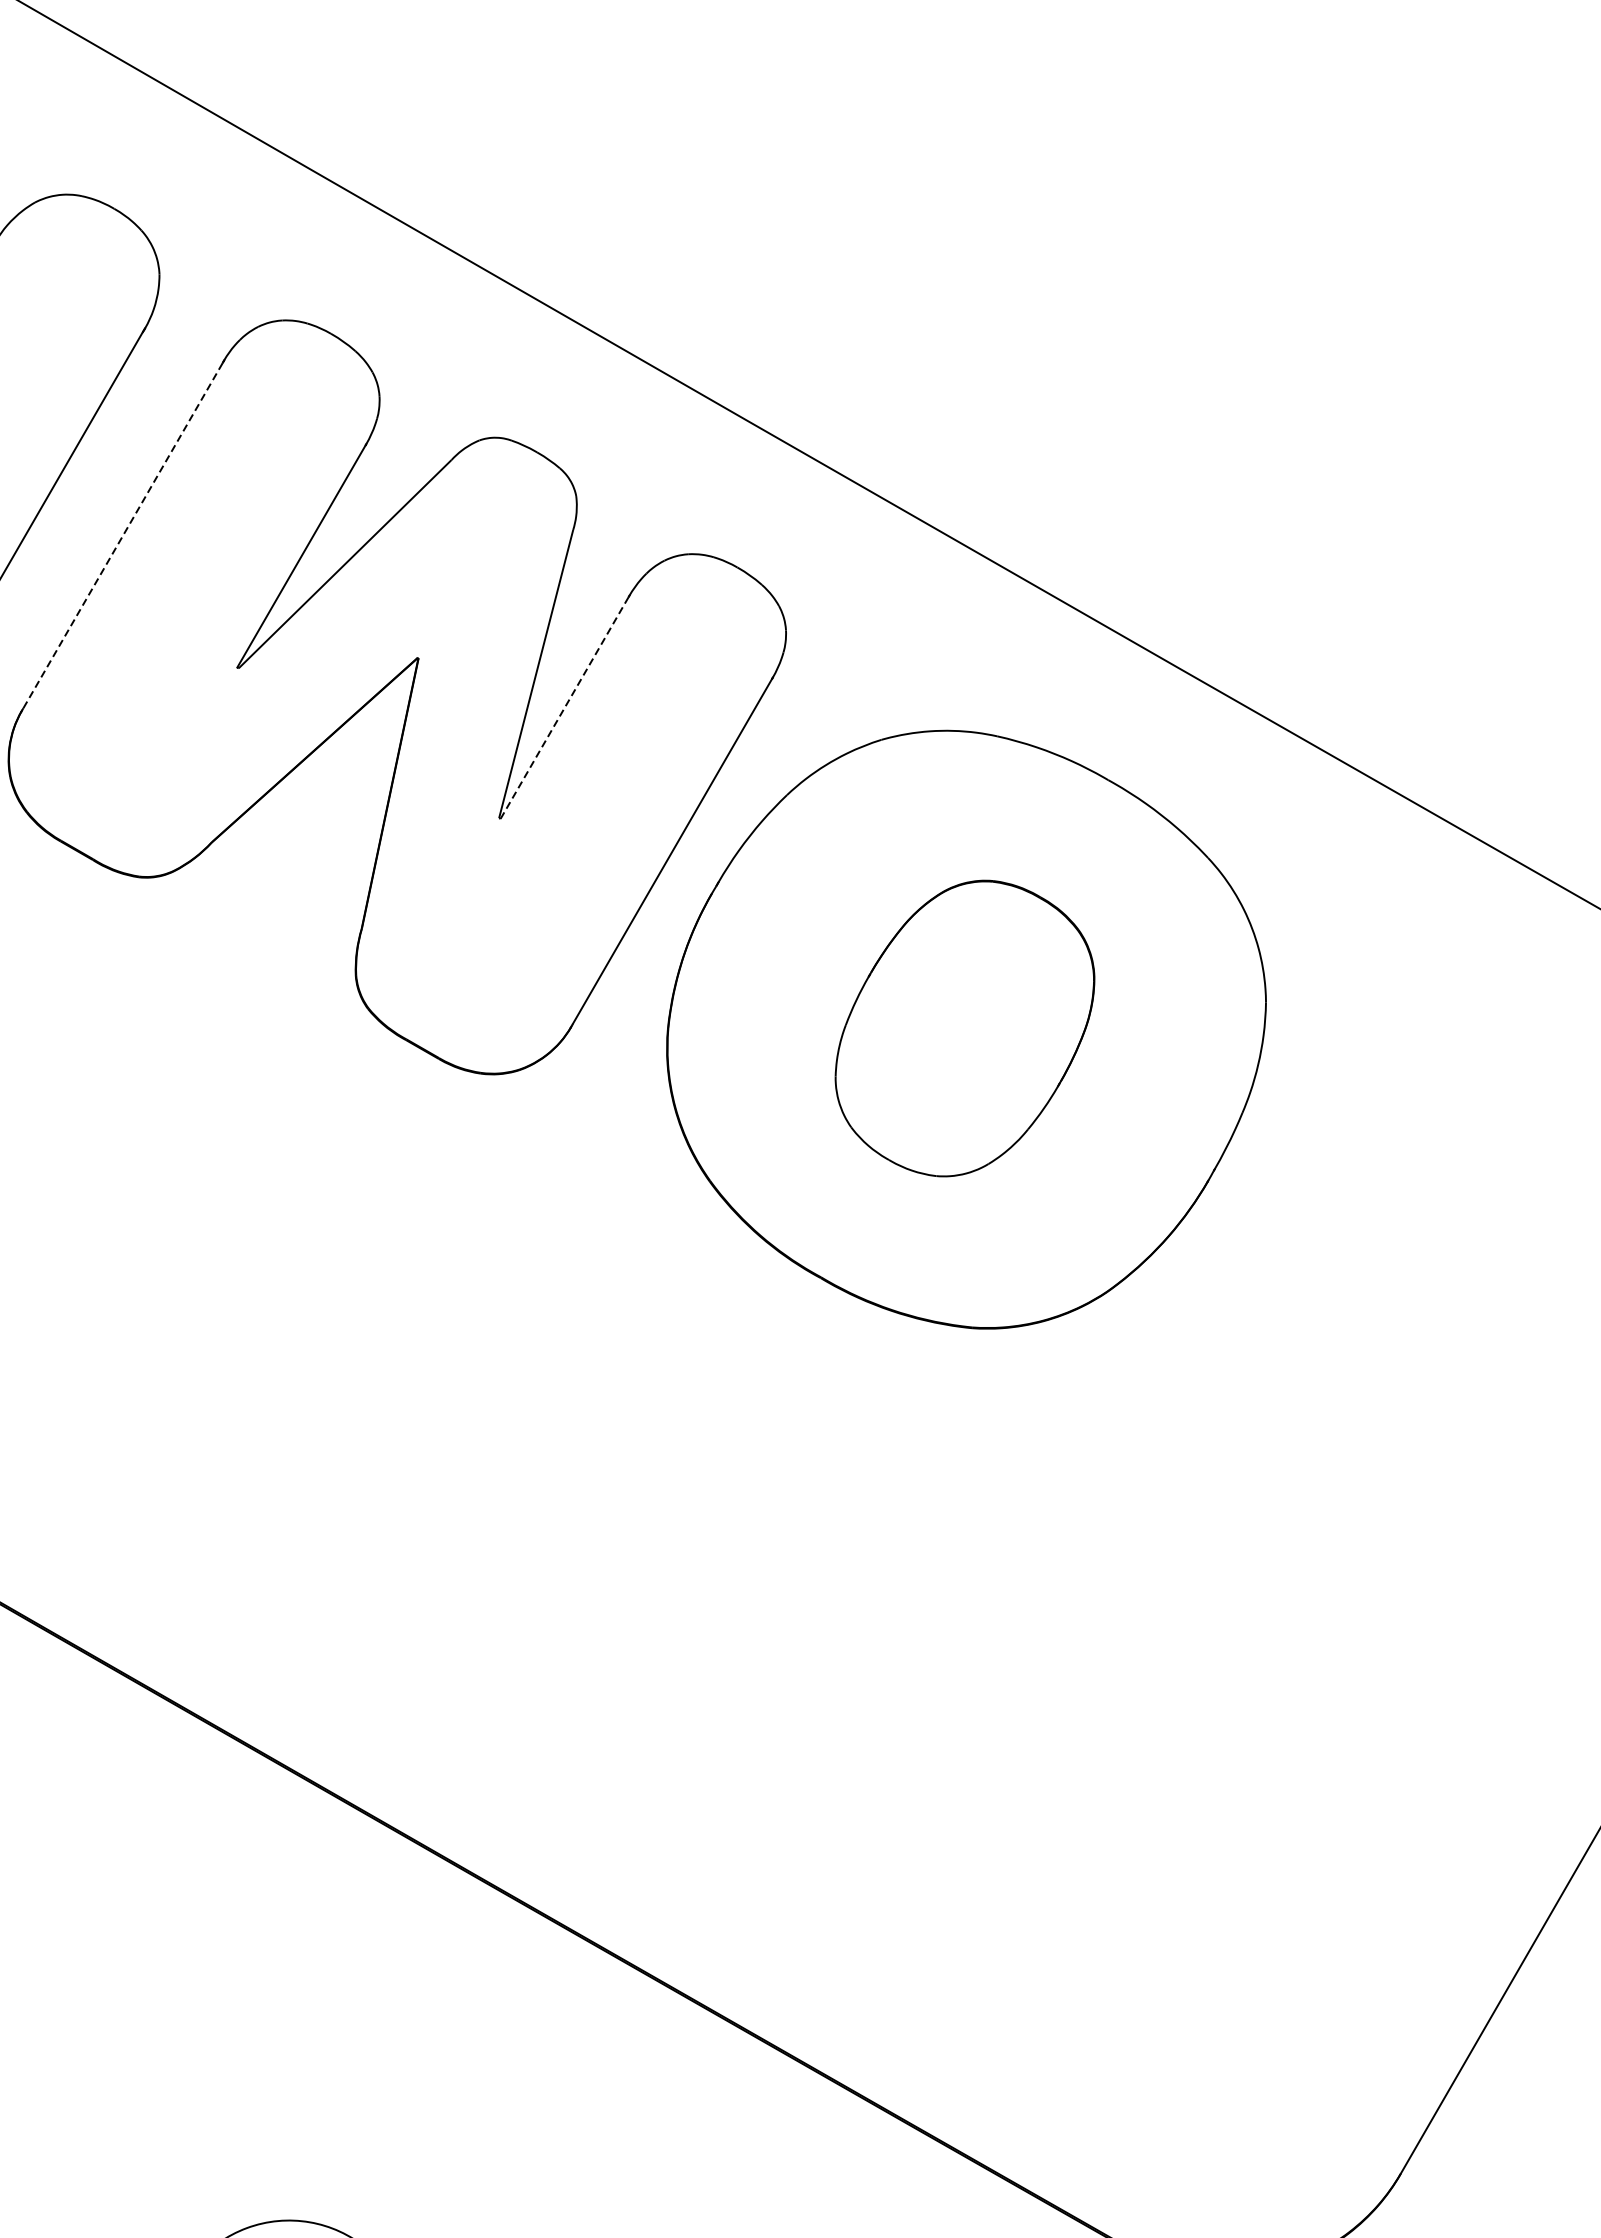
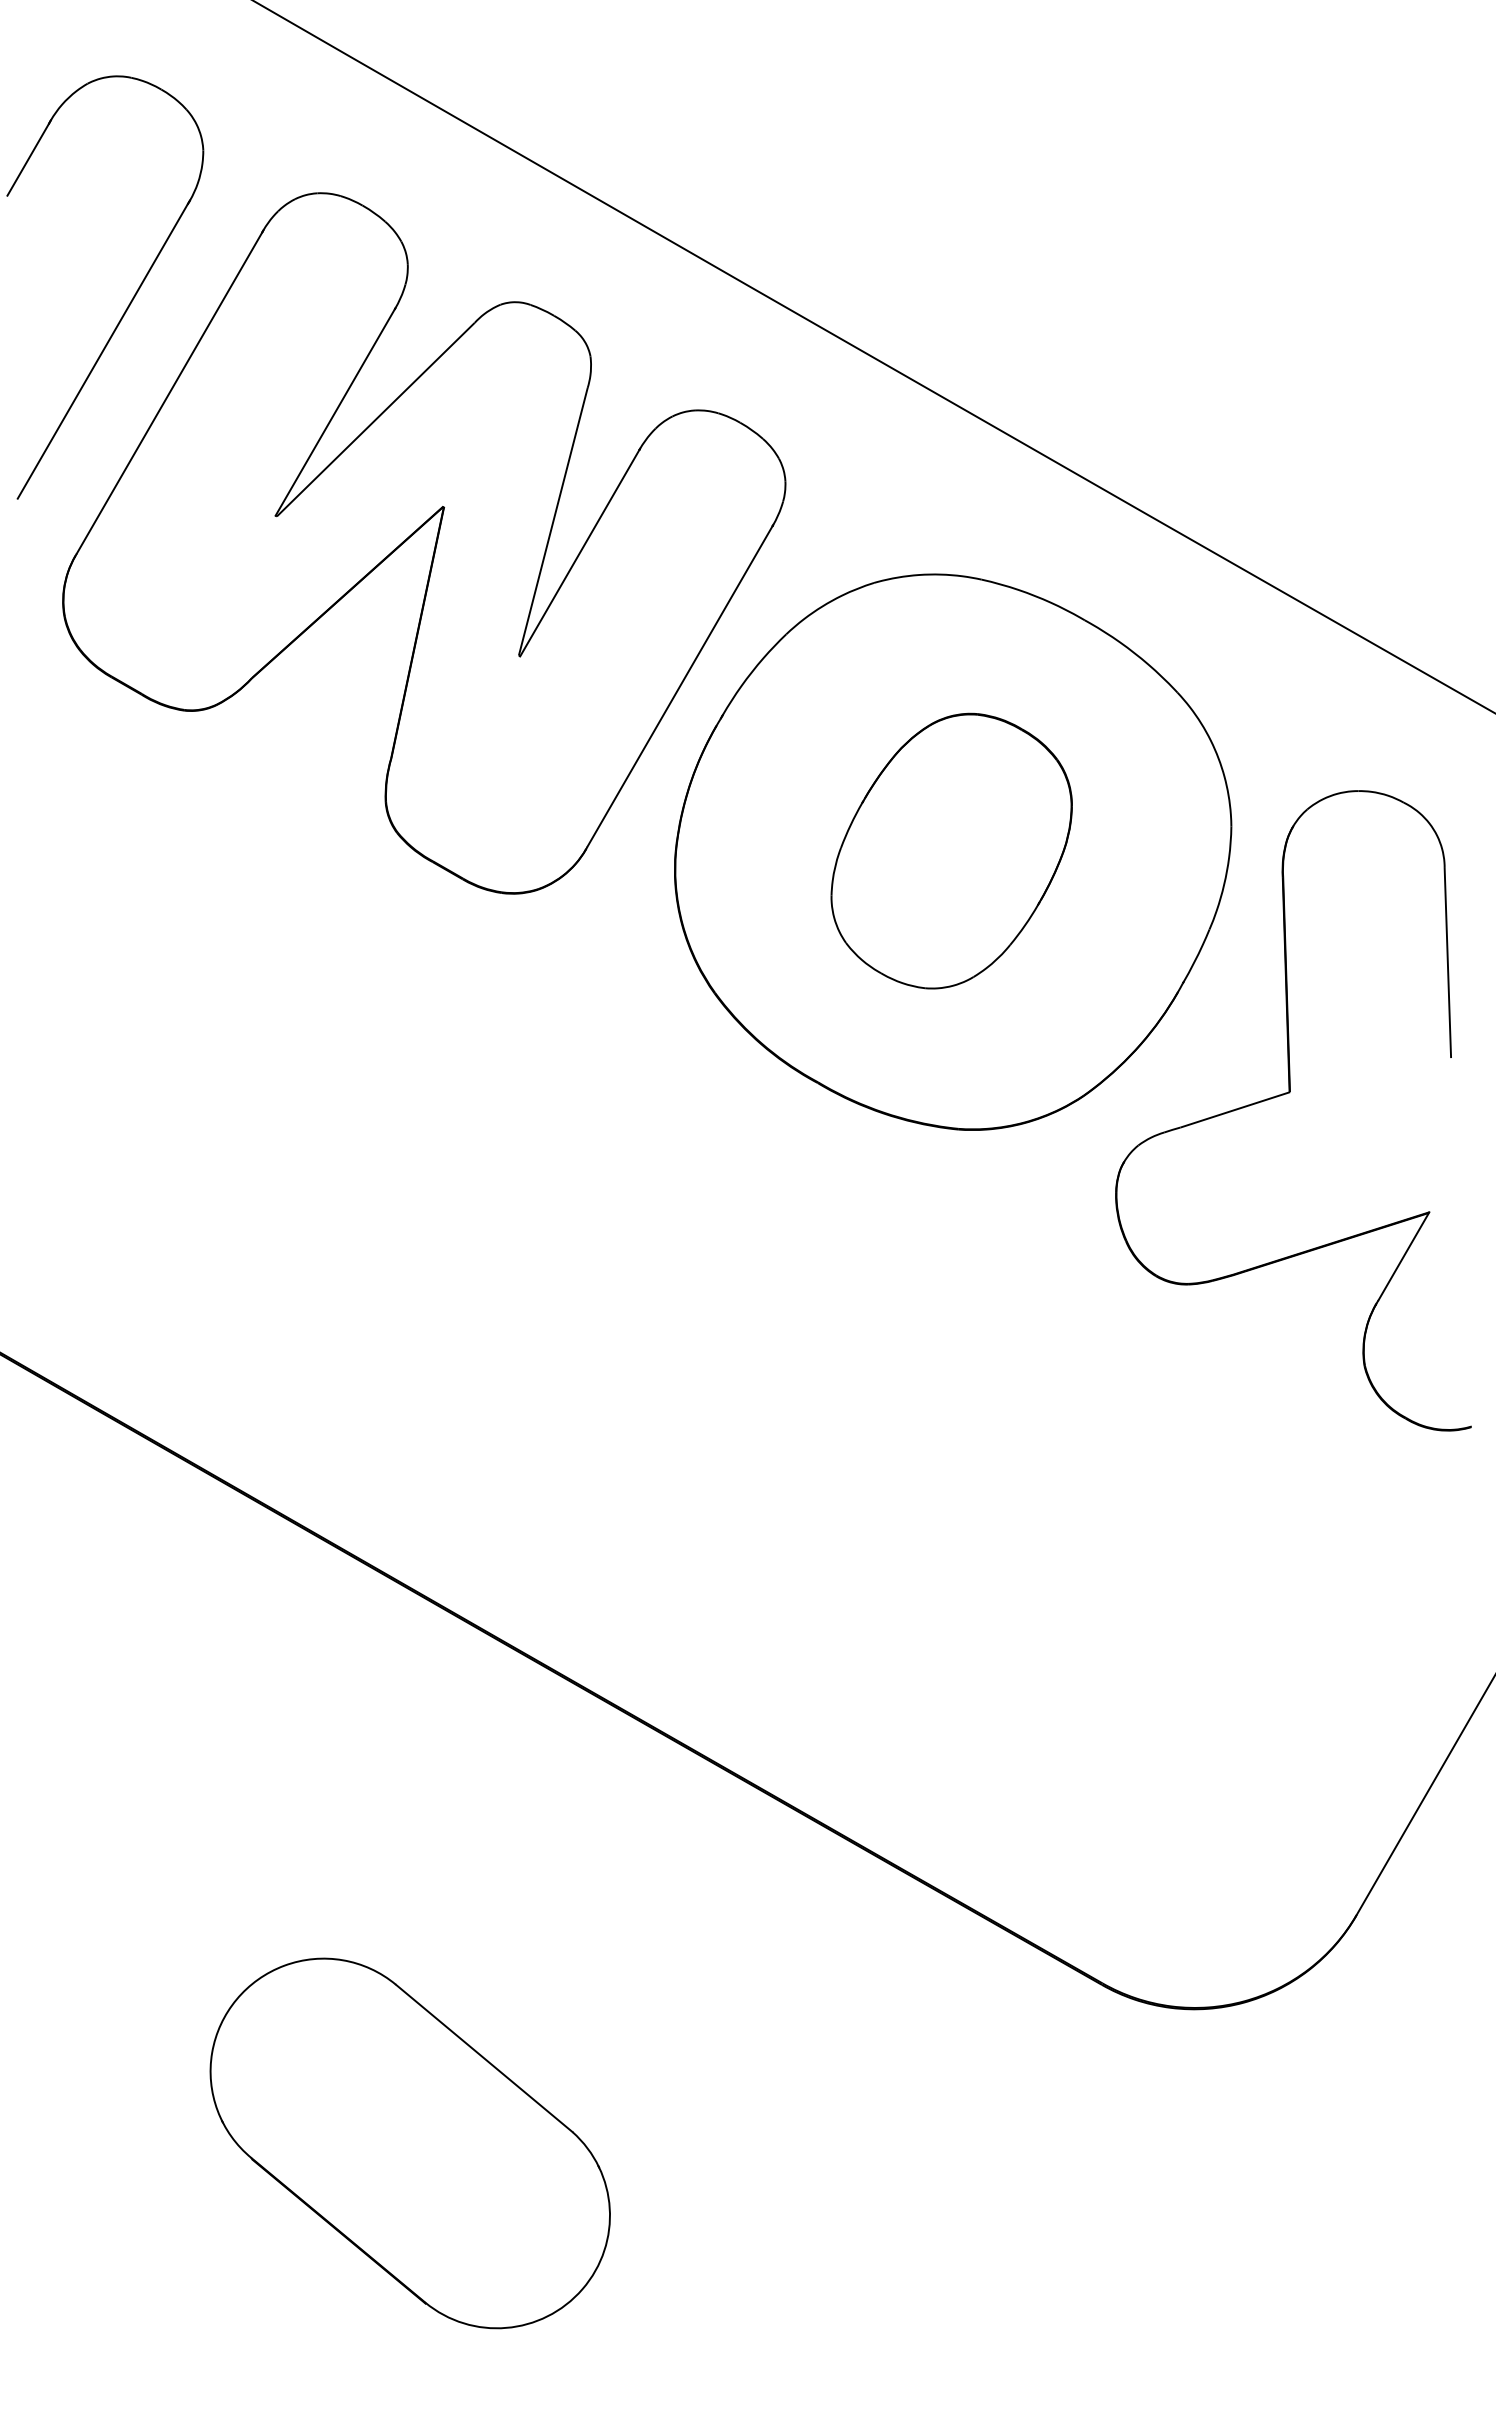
line: (123, 534) -> (169, 392), dashed -> solid
line: (565, 707) -> (580, 552), dashed -> solid
part: (1328, 1289) -> (1289, 1093), added

